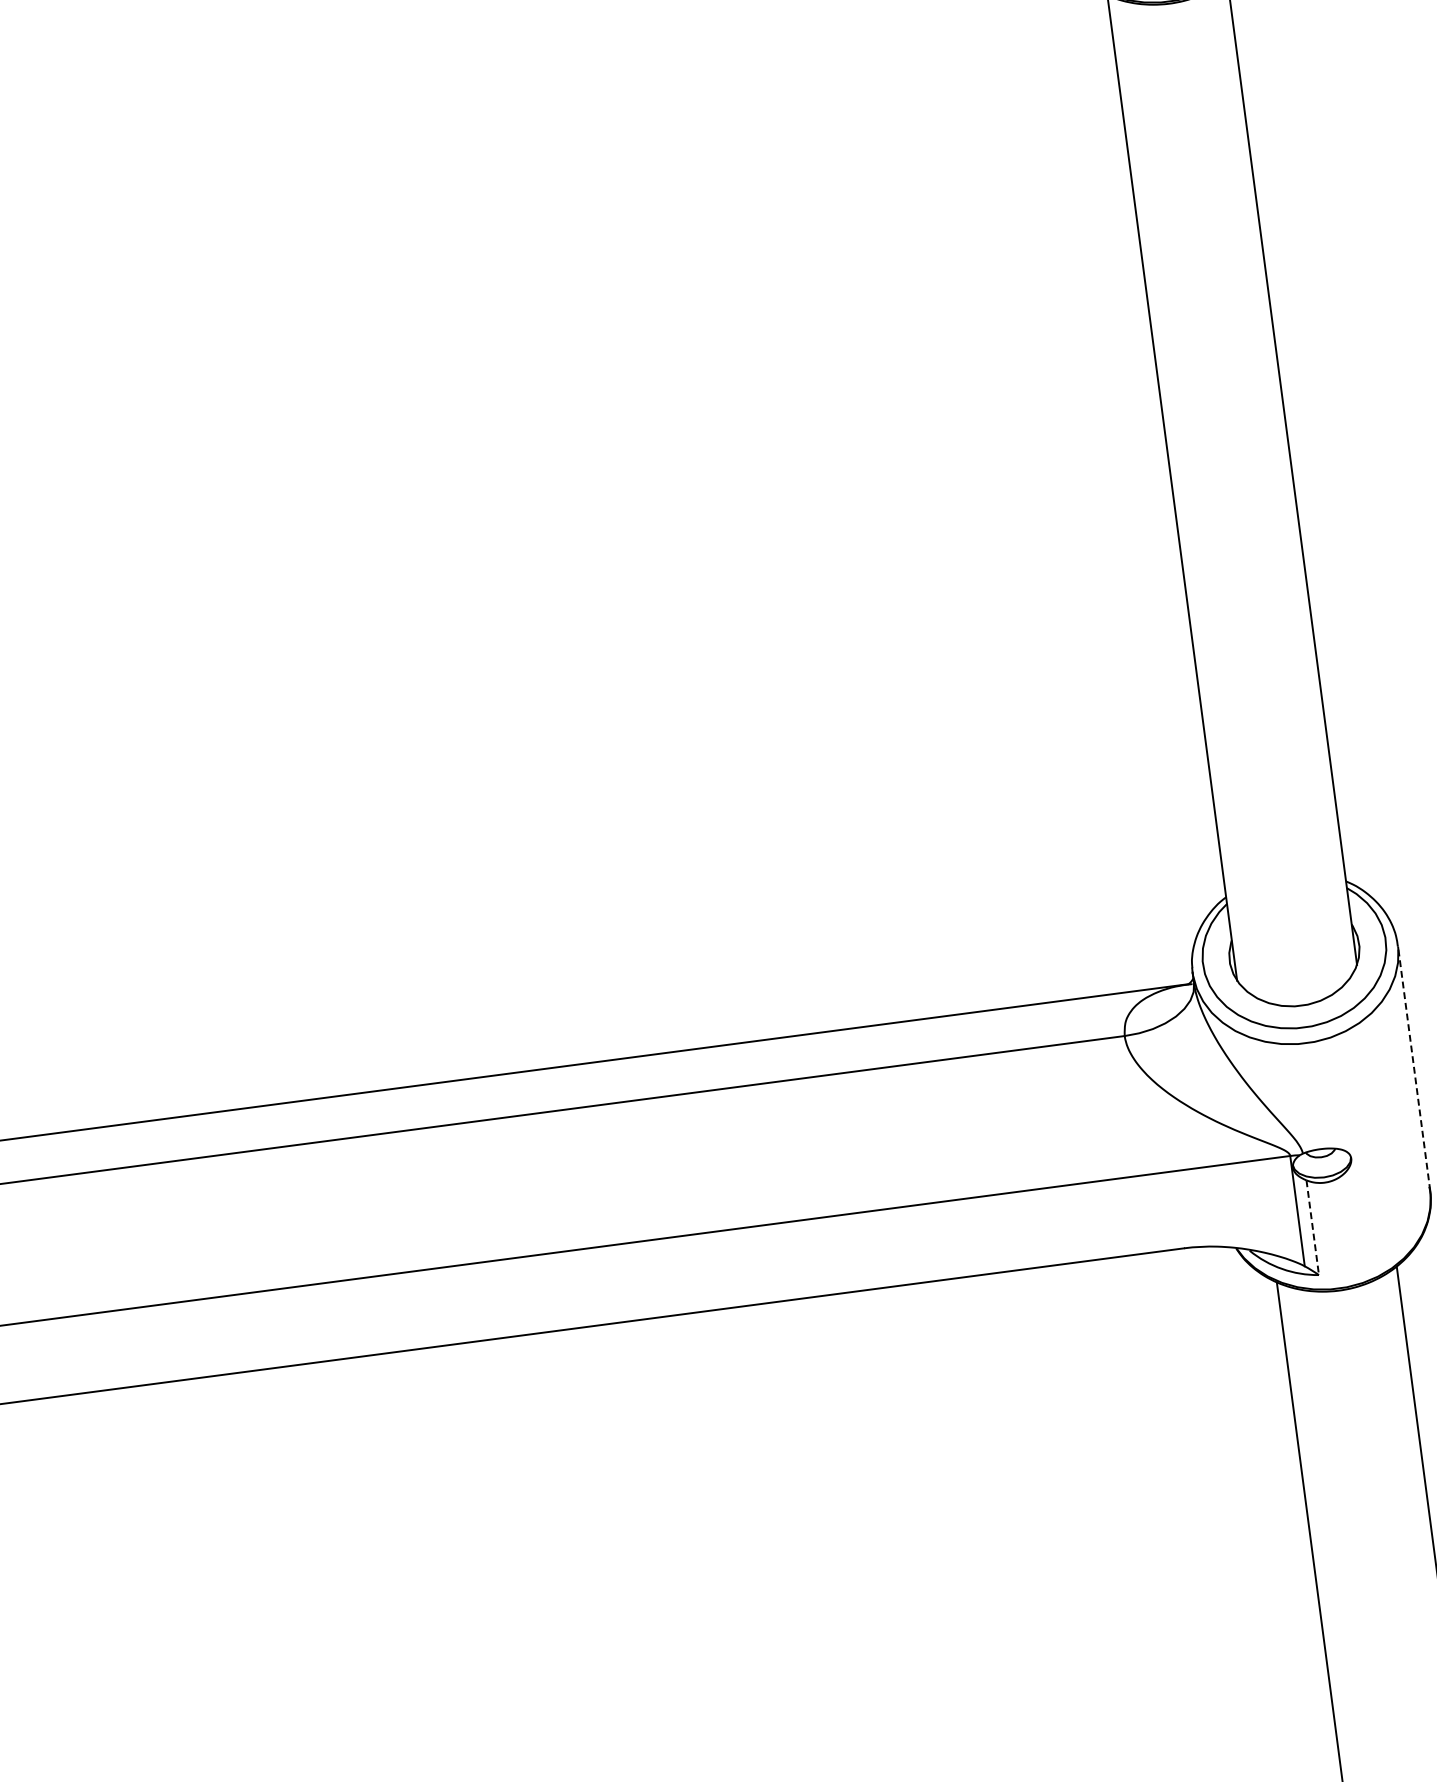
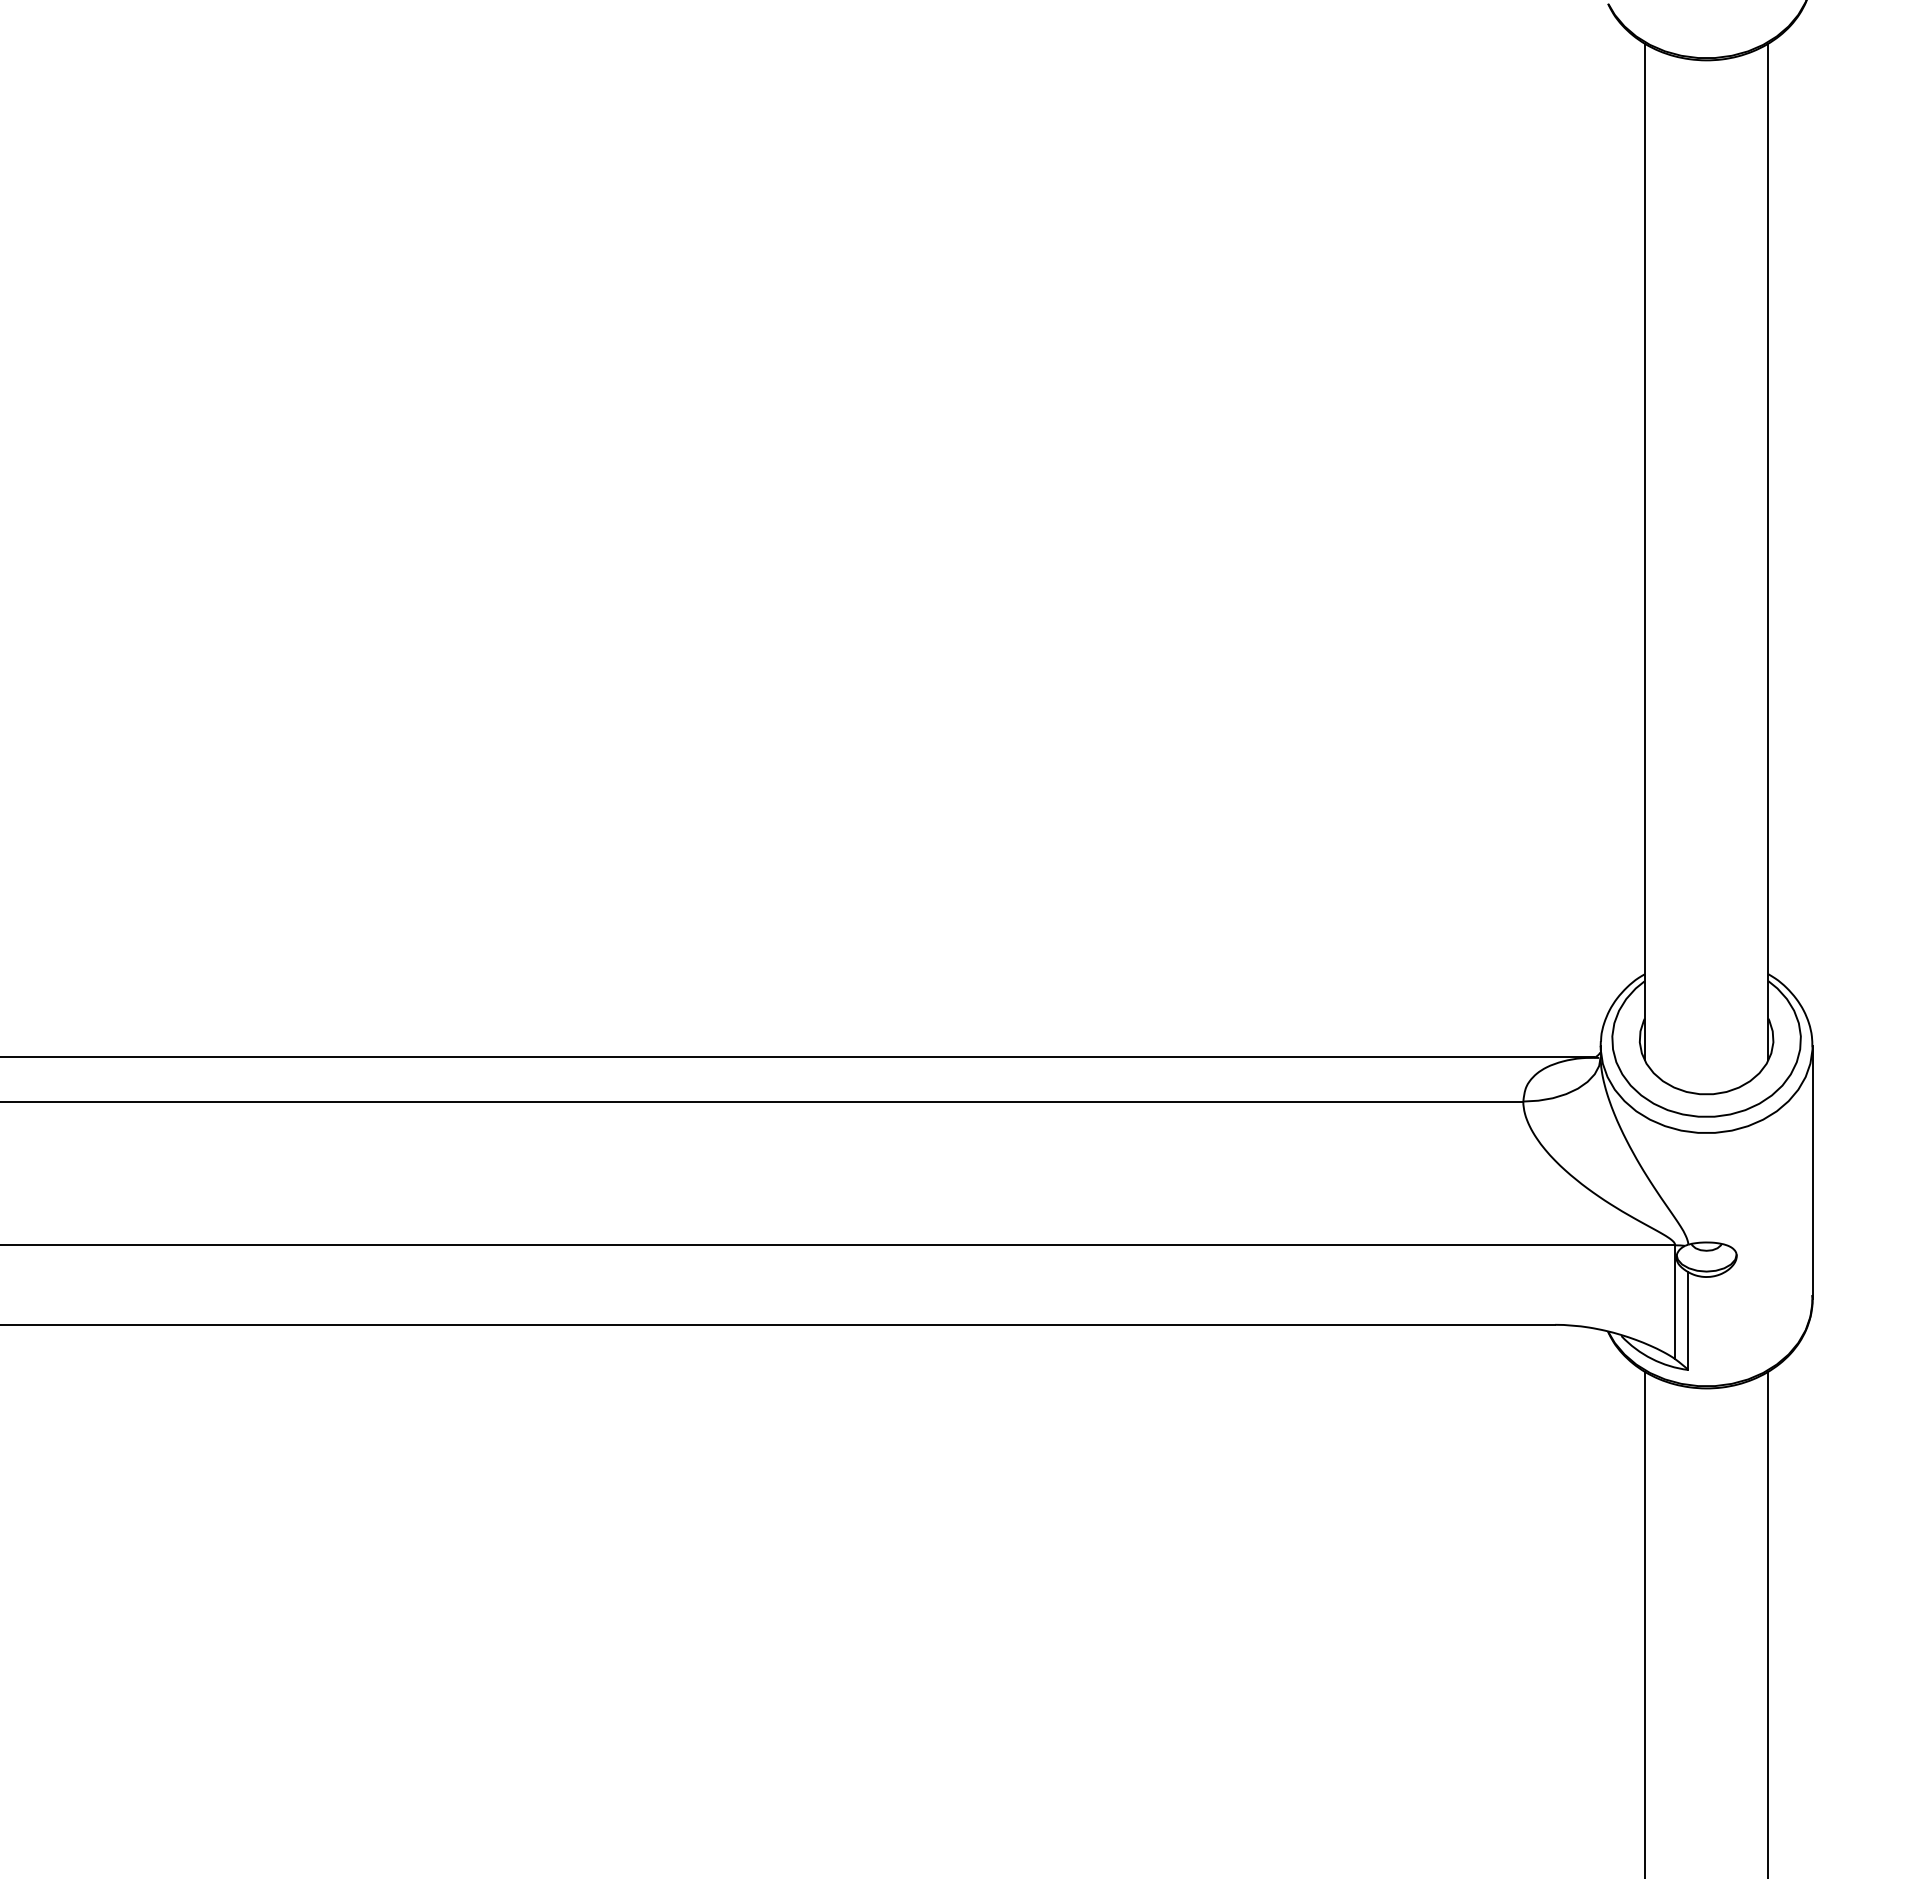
line: (1413, 1067) -> (1812, 1172), dashed -> solid
line: (1312, 1228) -> (1688, 1321), dashed -> solid

